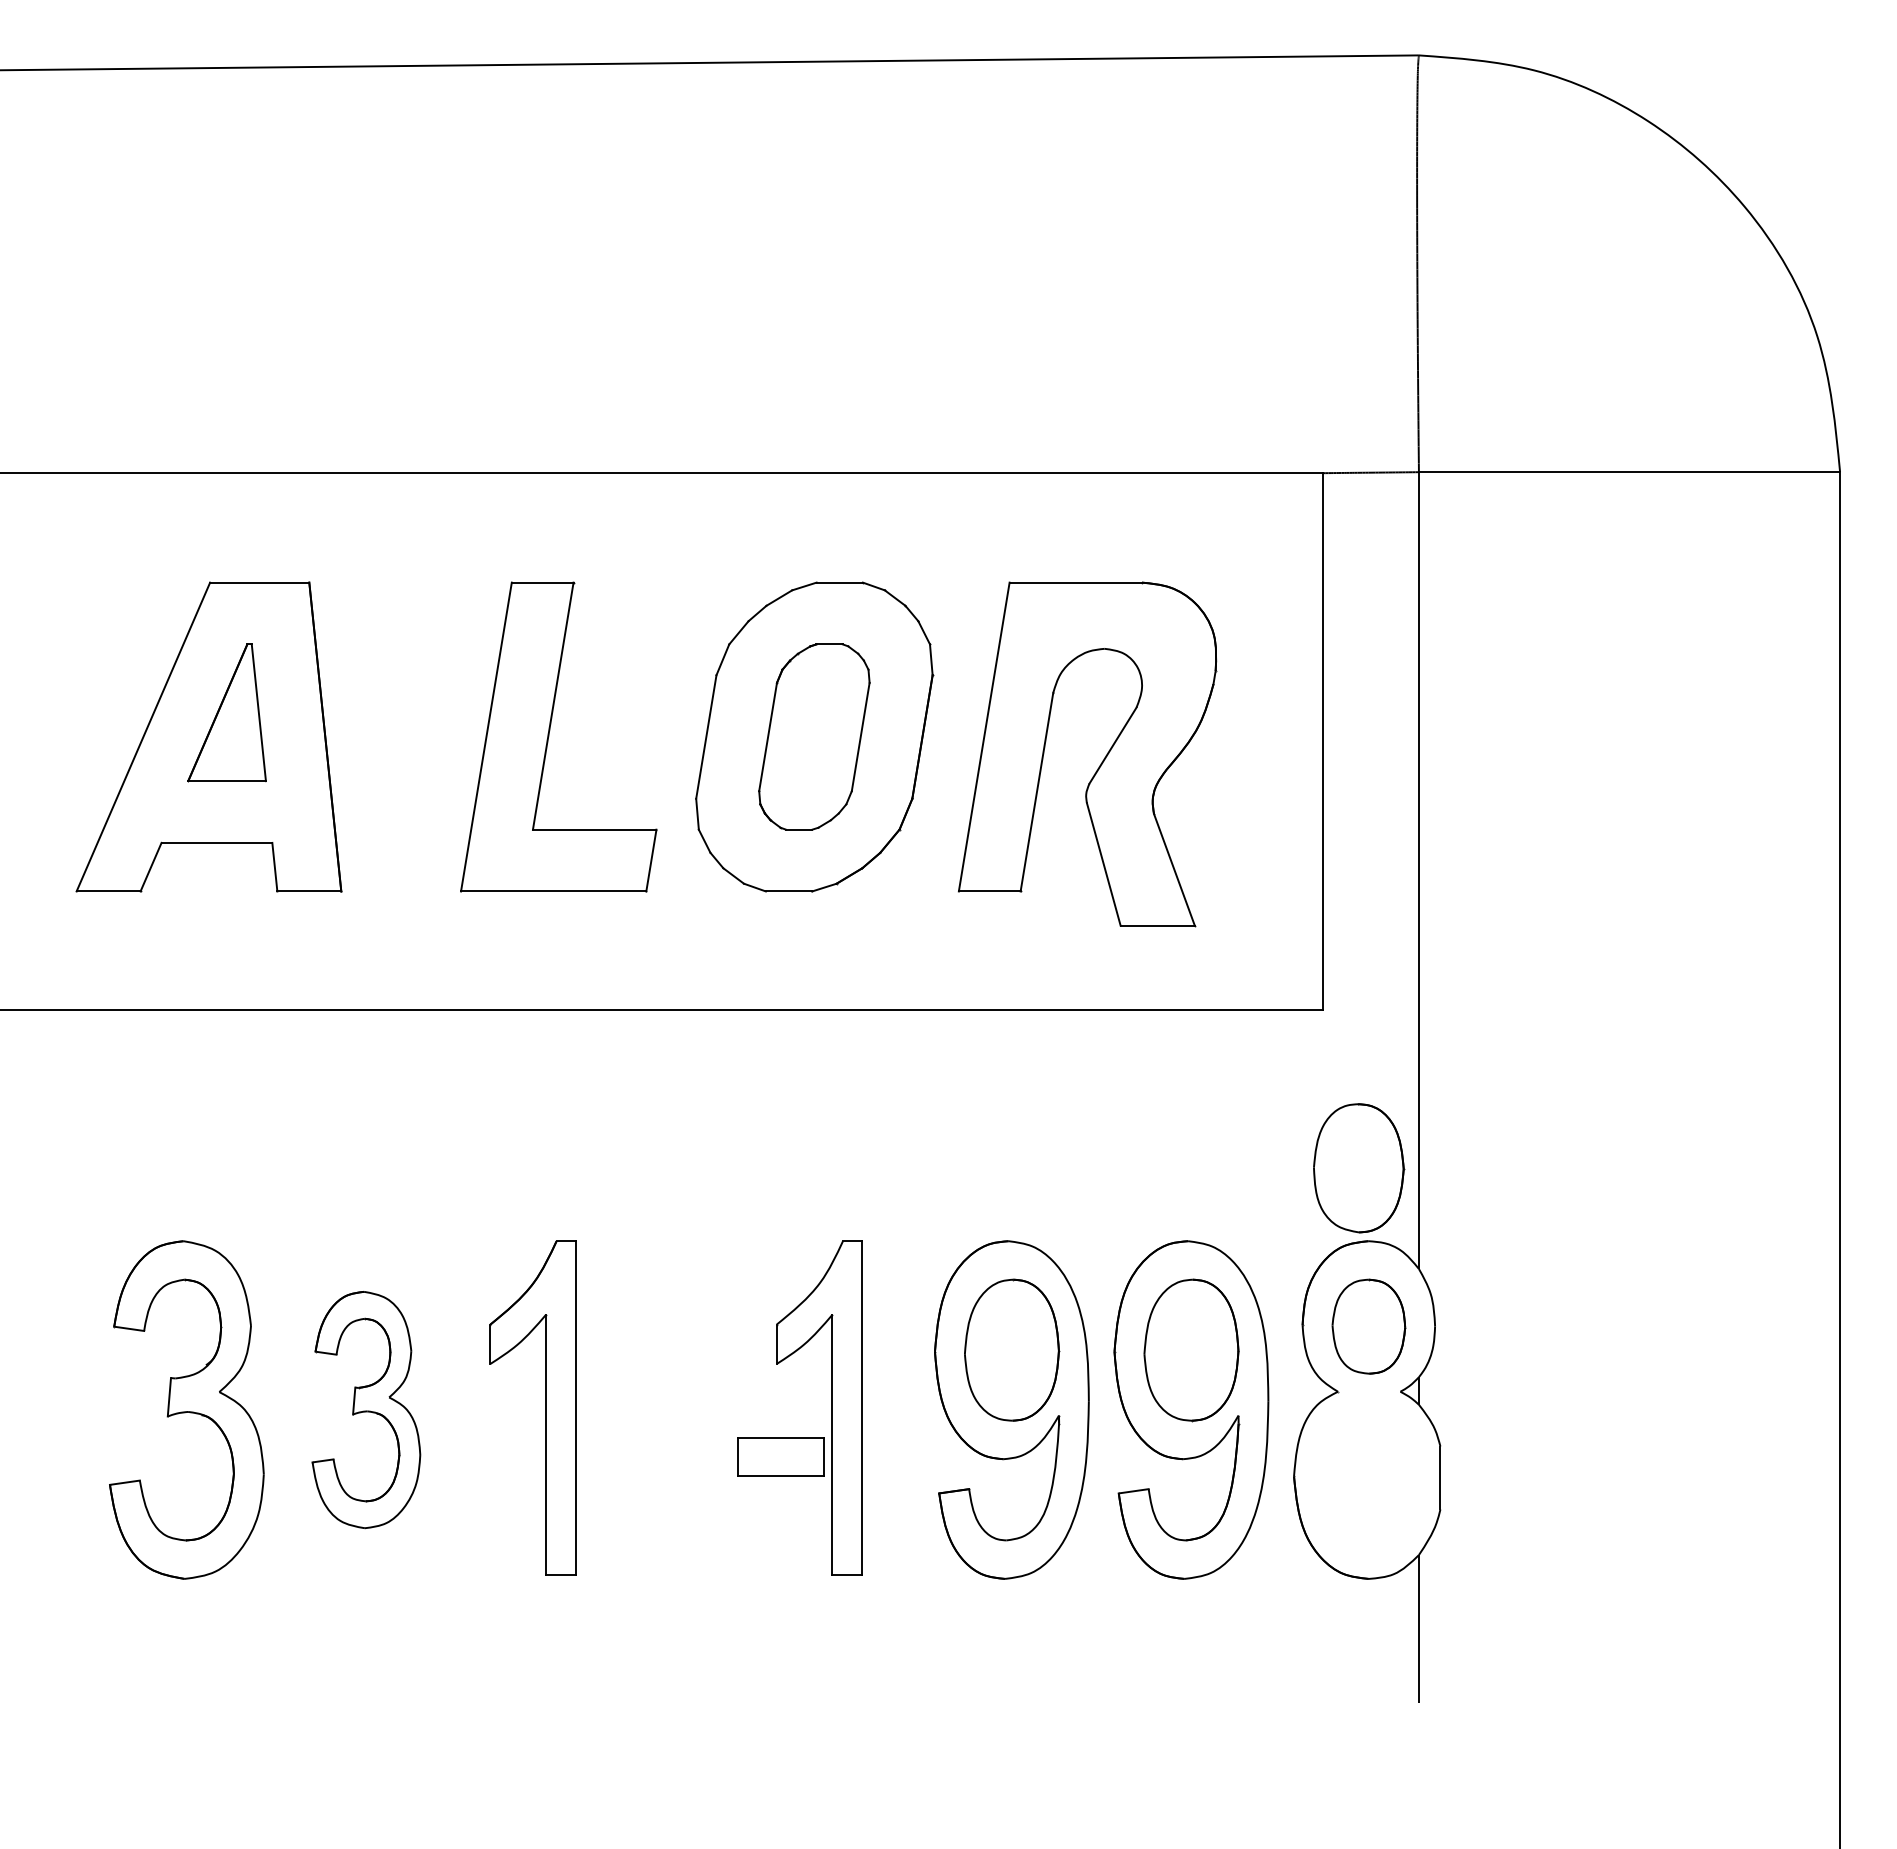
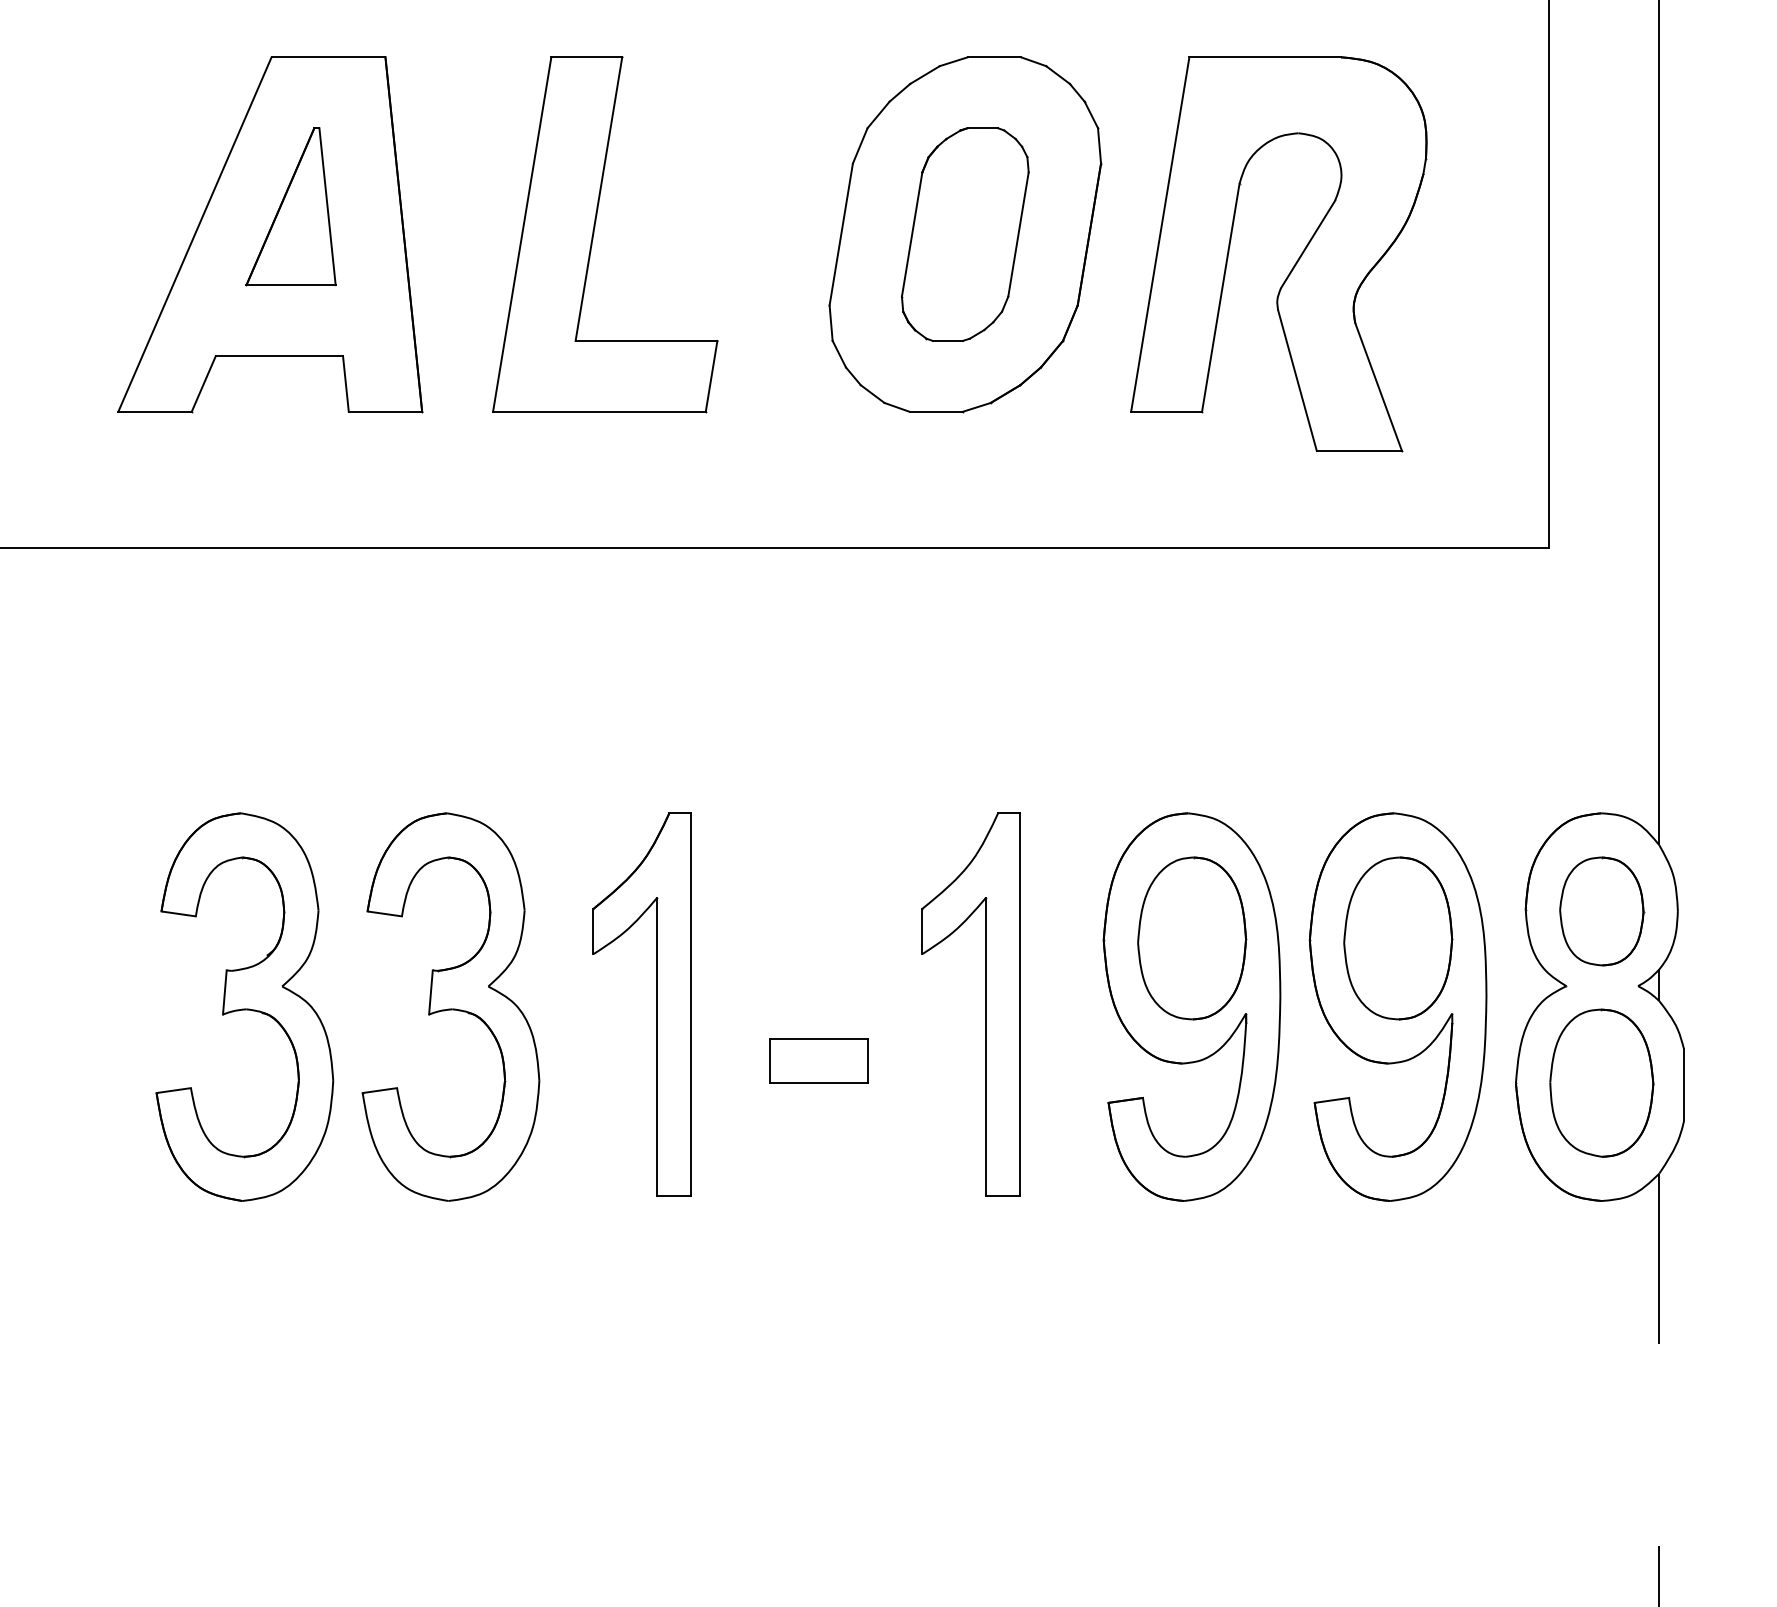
part: (549, 736) -> (594, 233), moved
part: (1359, 1168) -> (1602, 1083), moved
part: (366, 1409) -> (451, 1006), size x1.43
part: (780, 1456) -> (818, 1060), moved

